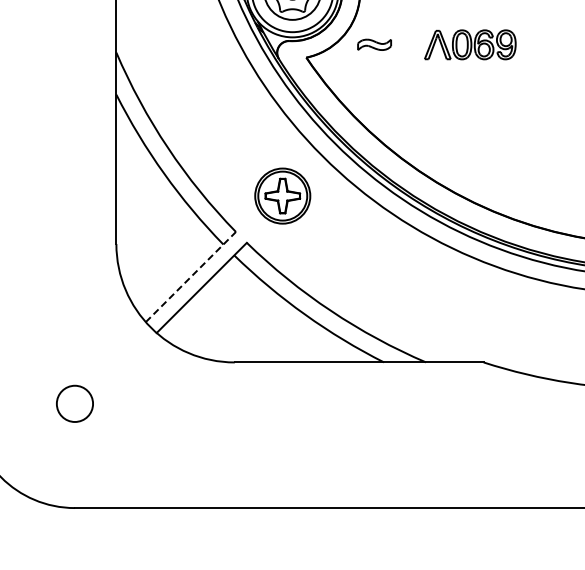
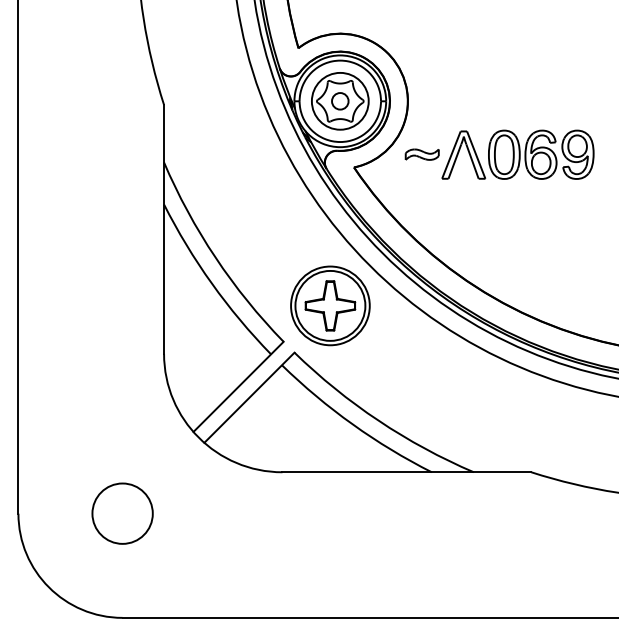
part: (469, 44) -> (517, 154), size x1.67
part: (282, 195) -> (330, 305), size x1.43
line: (190, 276) -> (238, 386), dashed -> solid
circle: (74, 403) -> (122, 513), size x1.67

